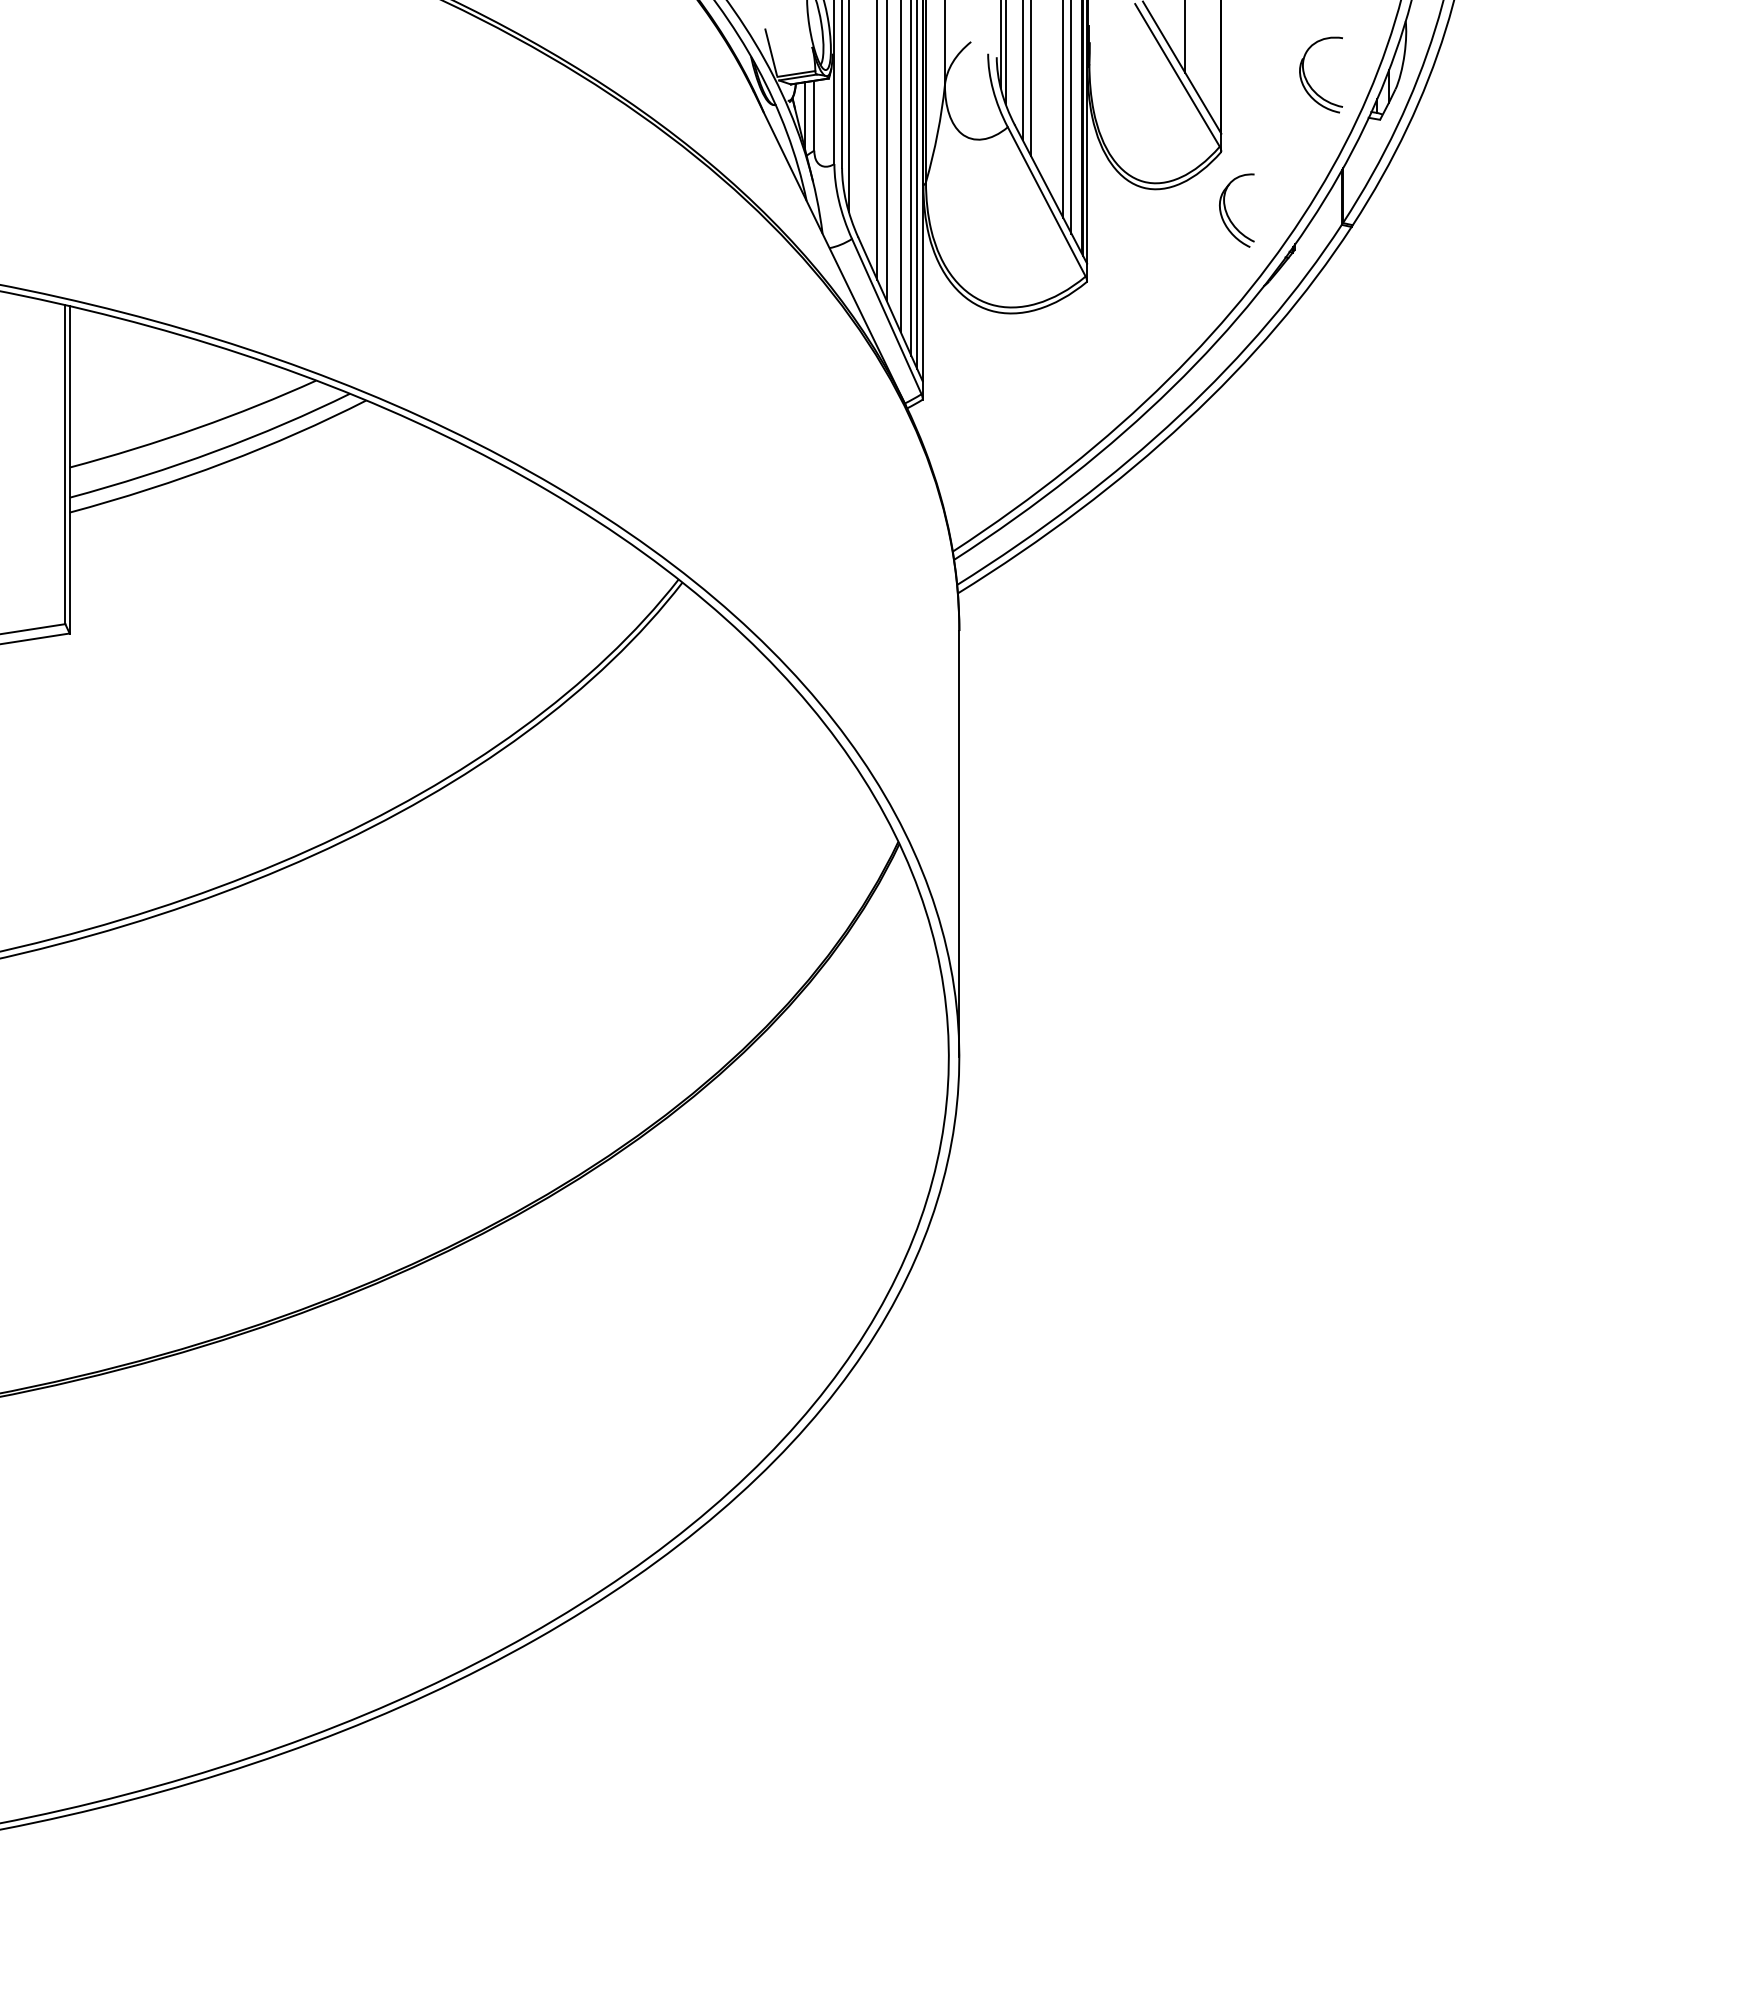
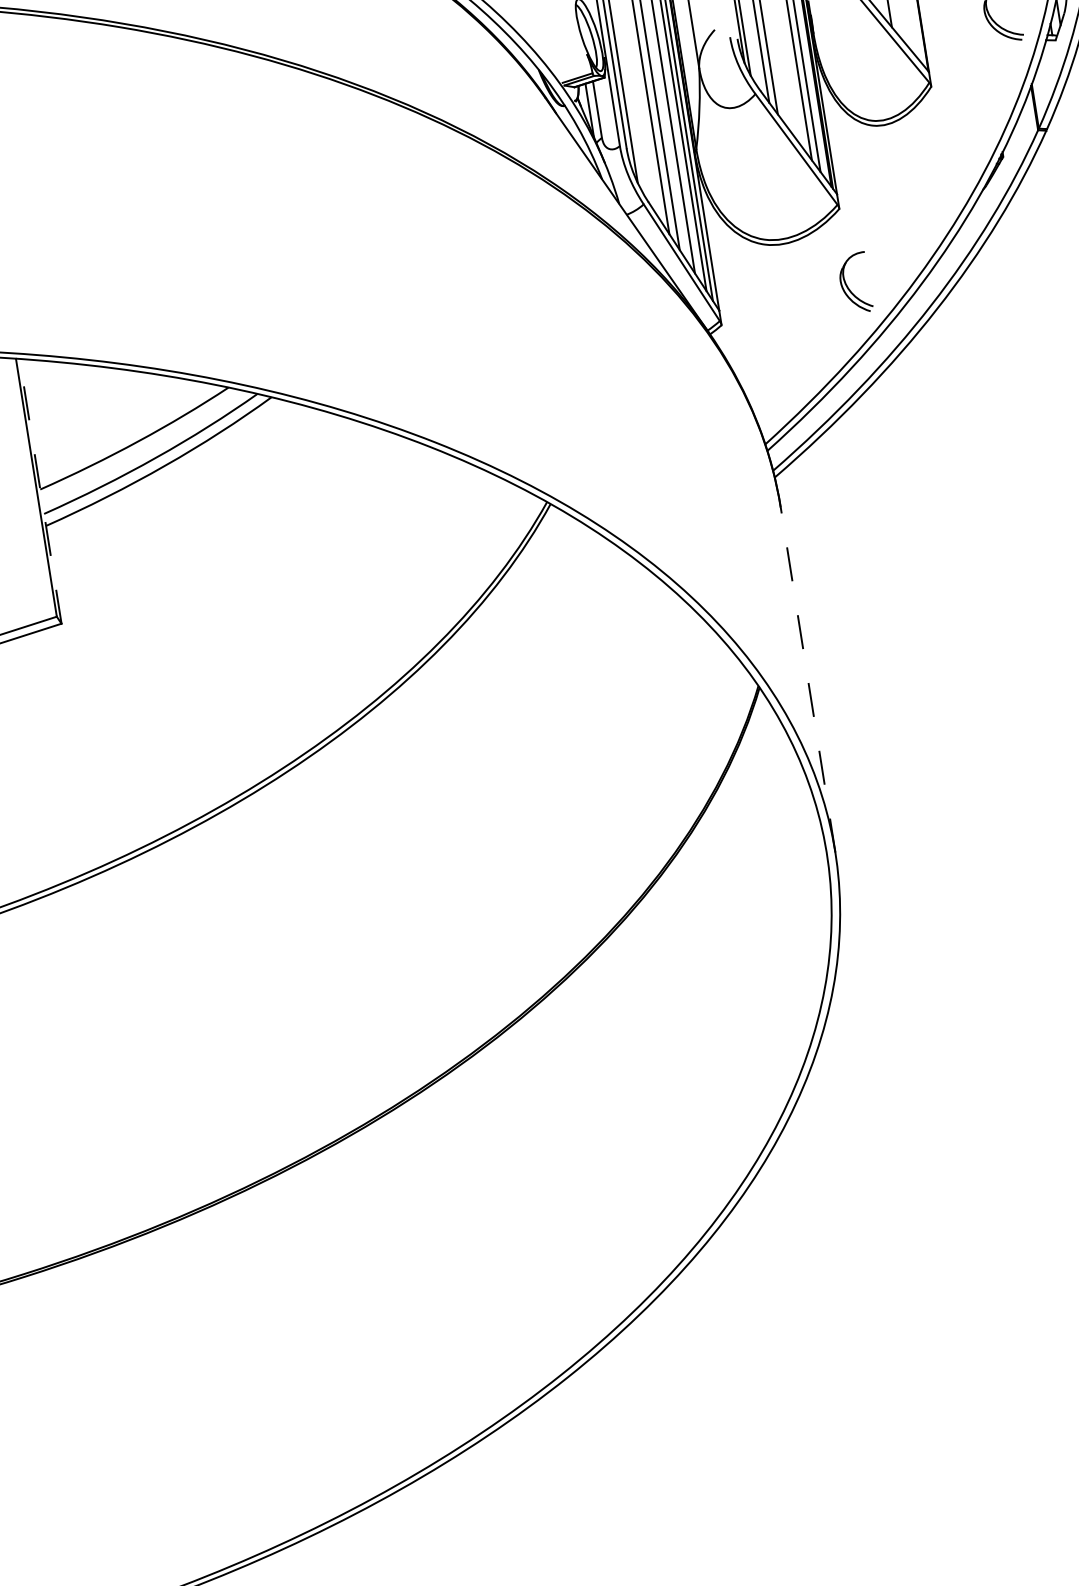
line: (770, 52) -> (553, 64), removed
part: (1228, 214) -> (848, 287), moved
line: (69, 469) -> (40, 491), solid -> dashed
line: (959, 843) -> (808, 679), solid -> dashed

